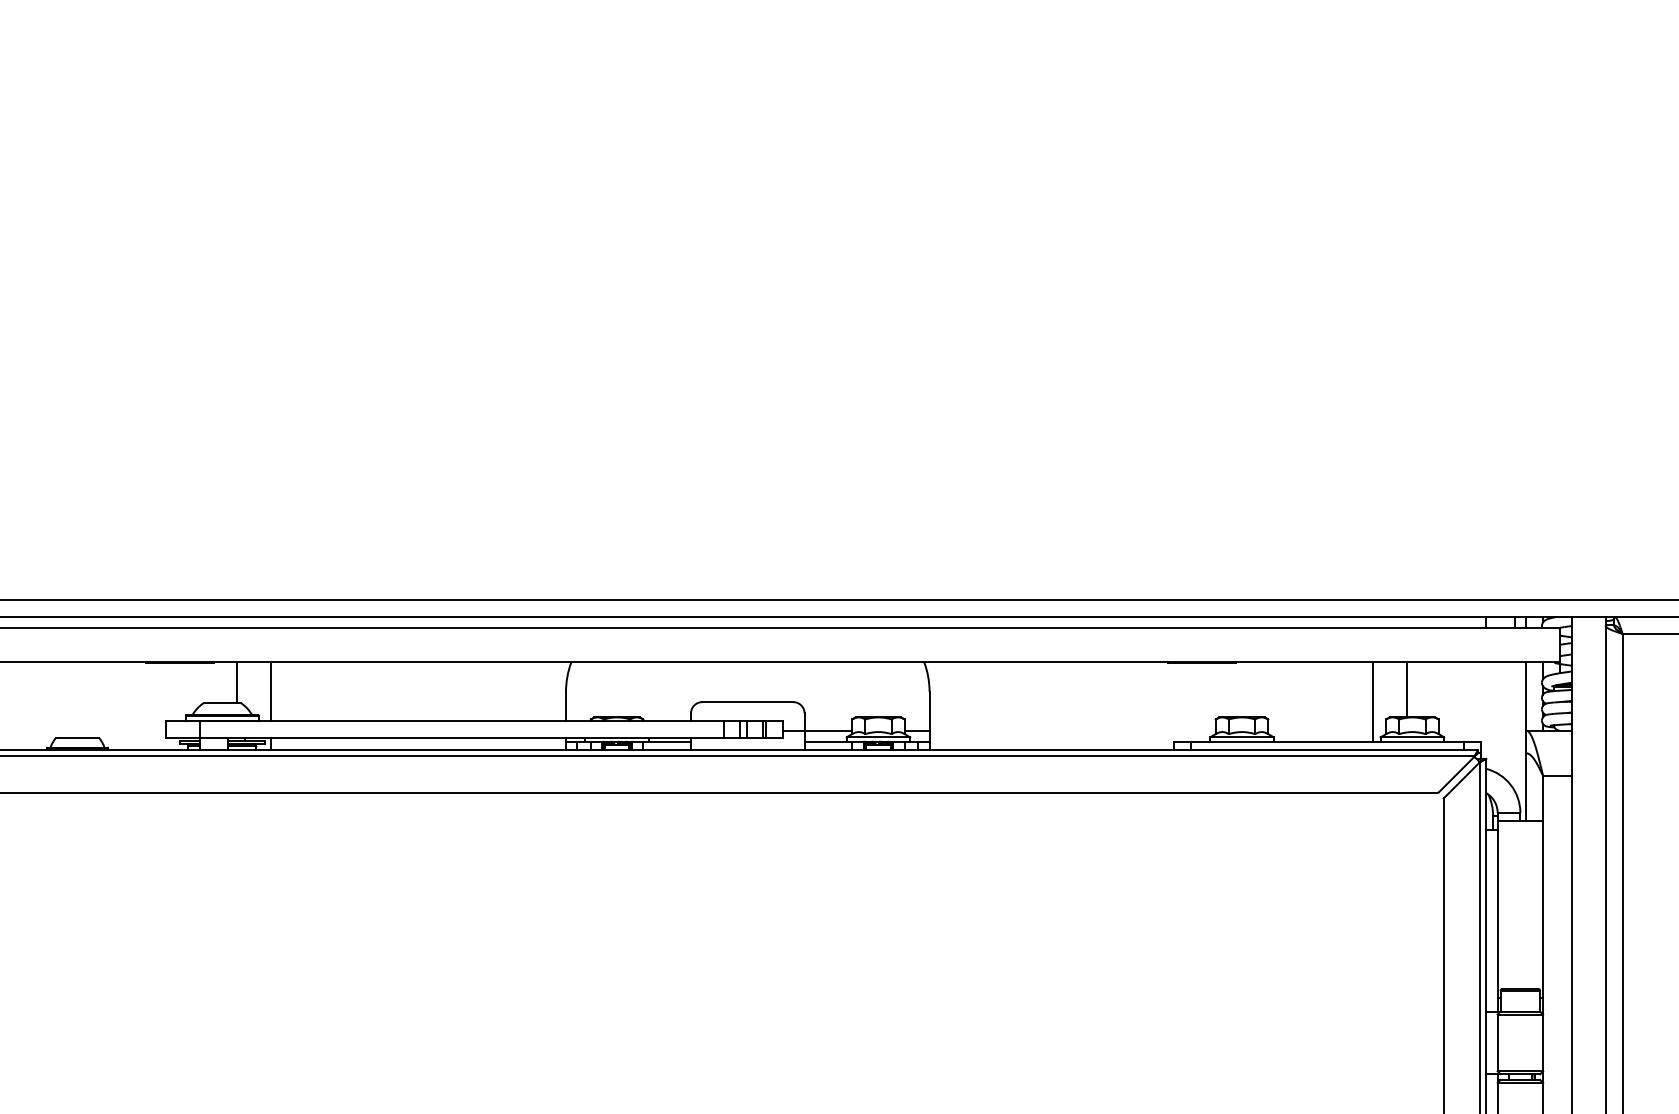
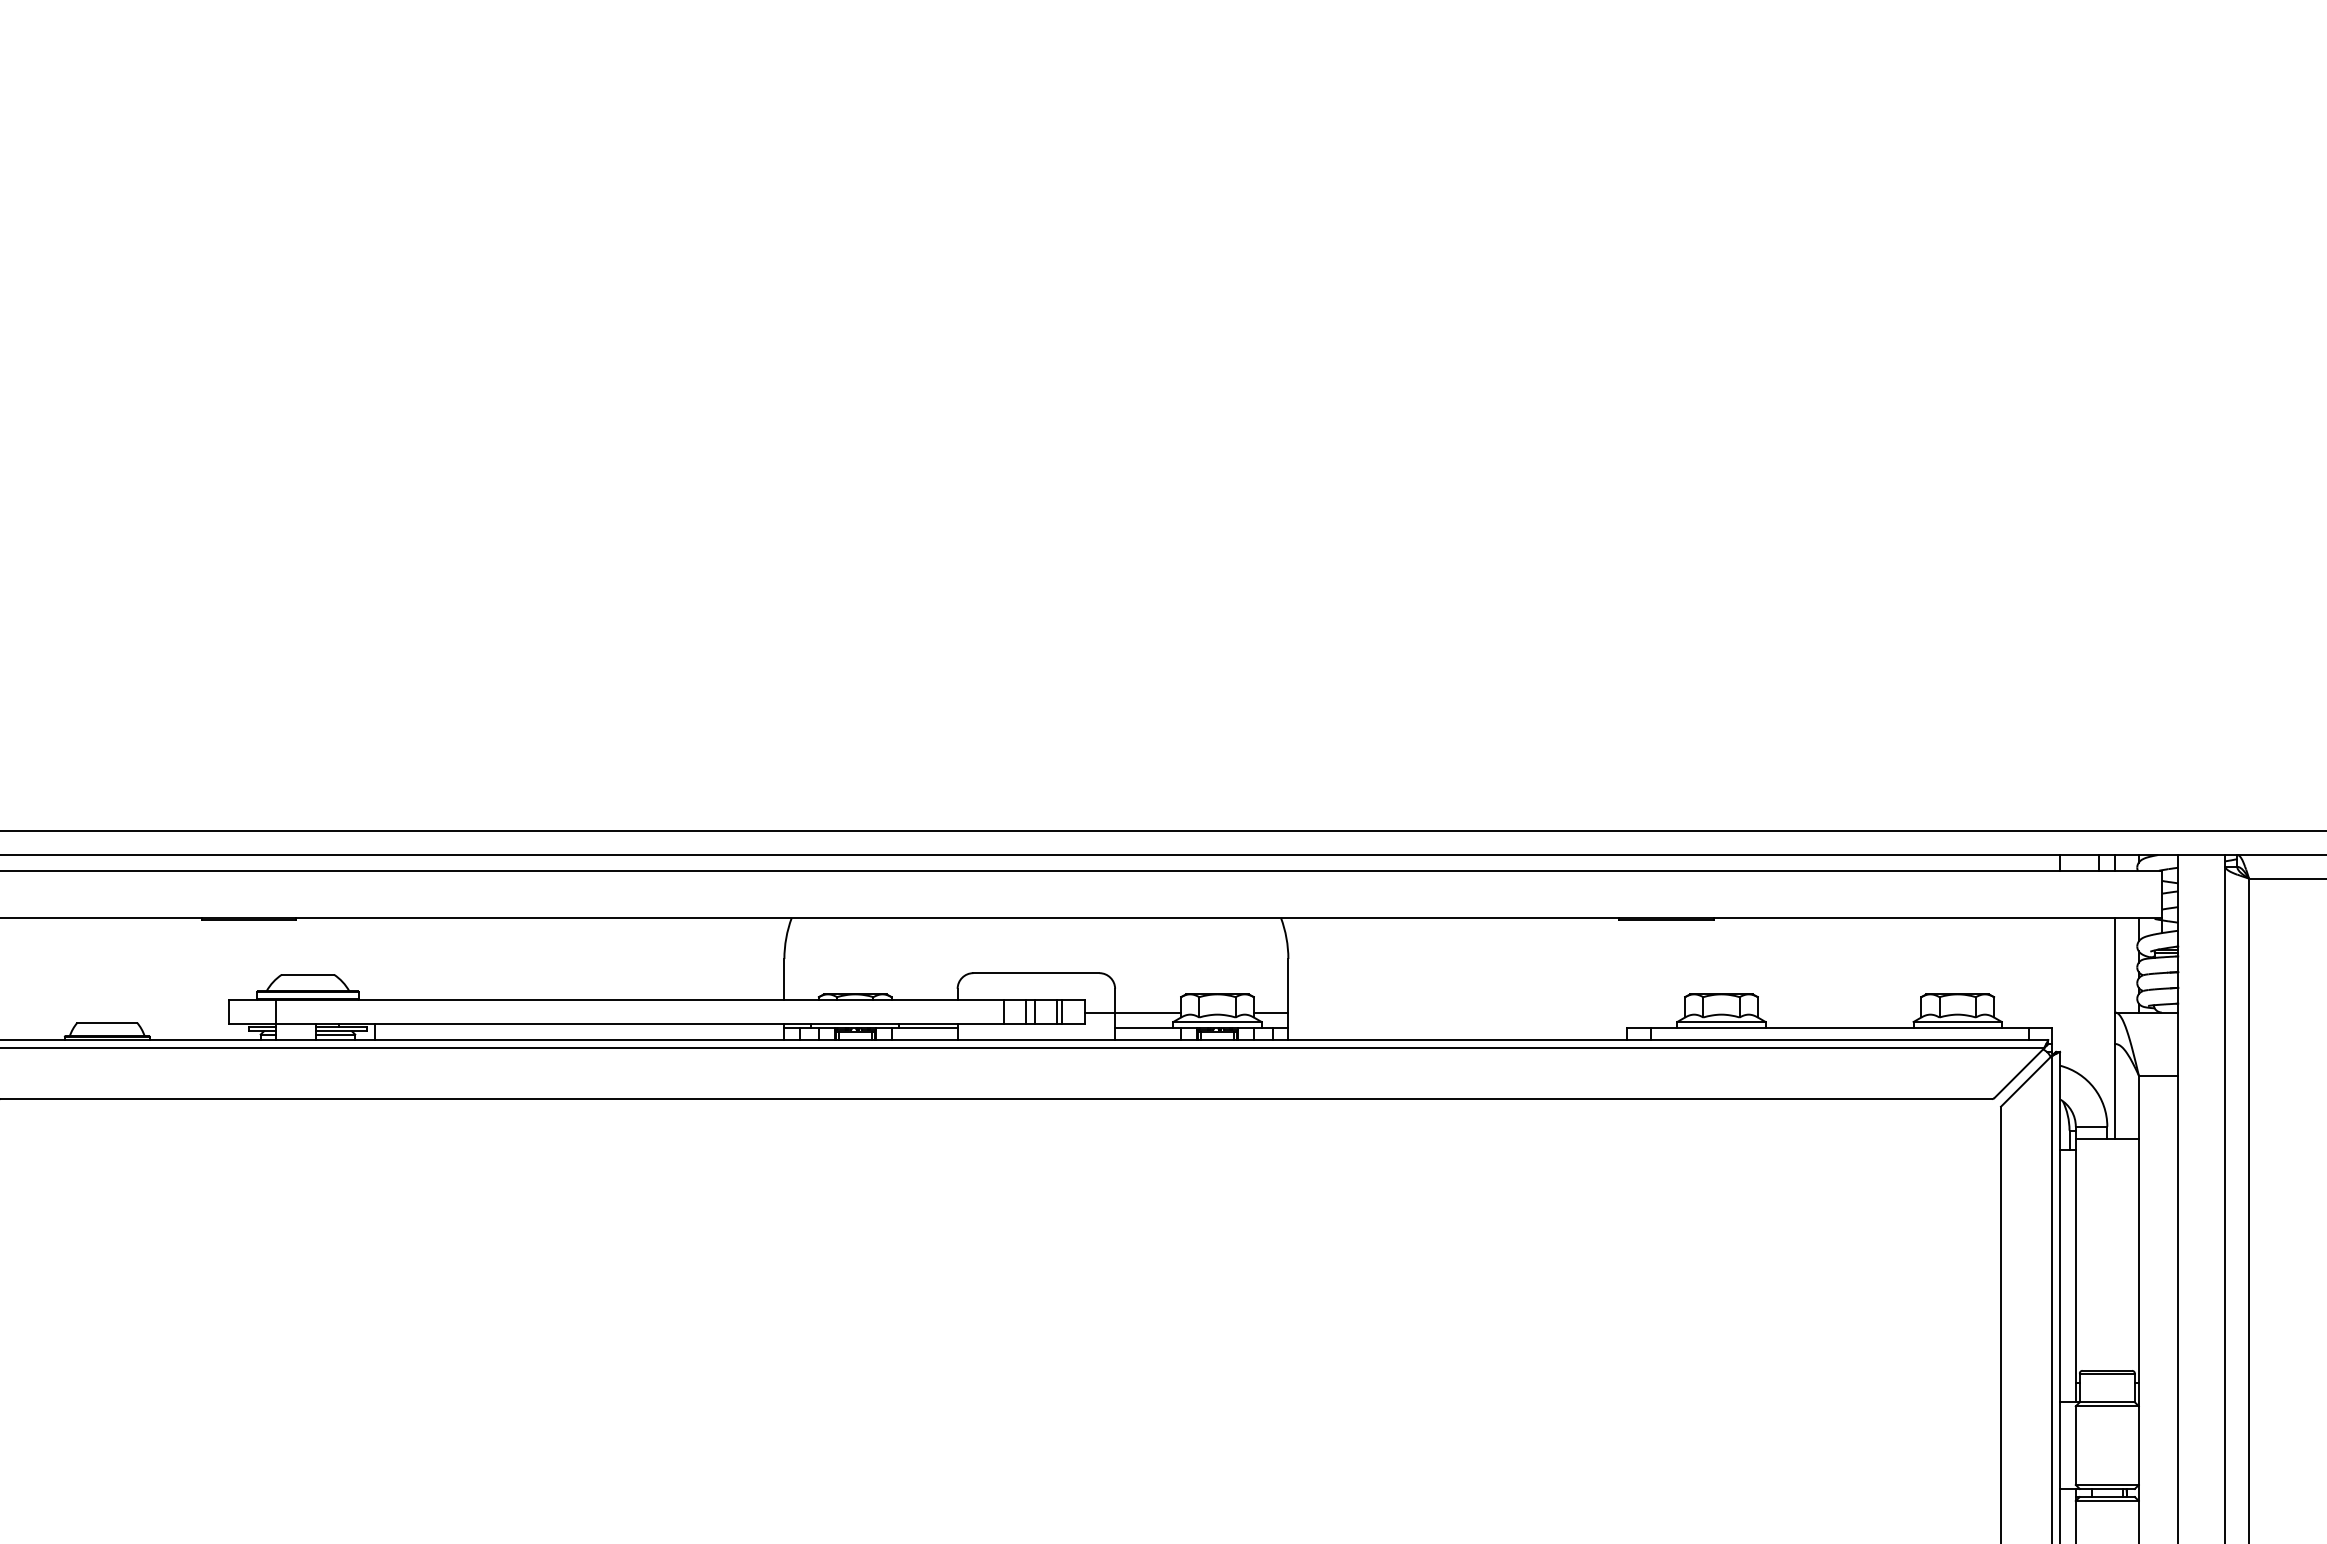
line: (236, 682) -> (327, 946), removed
line: (1406, 690) -> (1949, 956), removed
line: (270, 691) -> (374, 958), removed
line: (1372, 702) -> (1902, 973), removed

